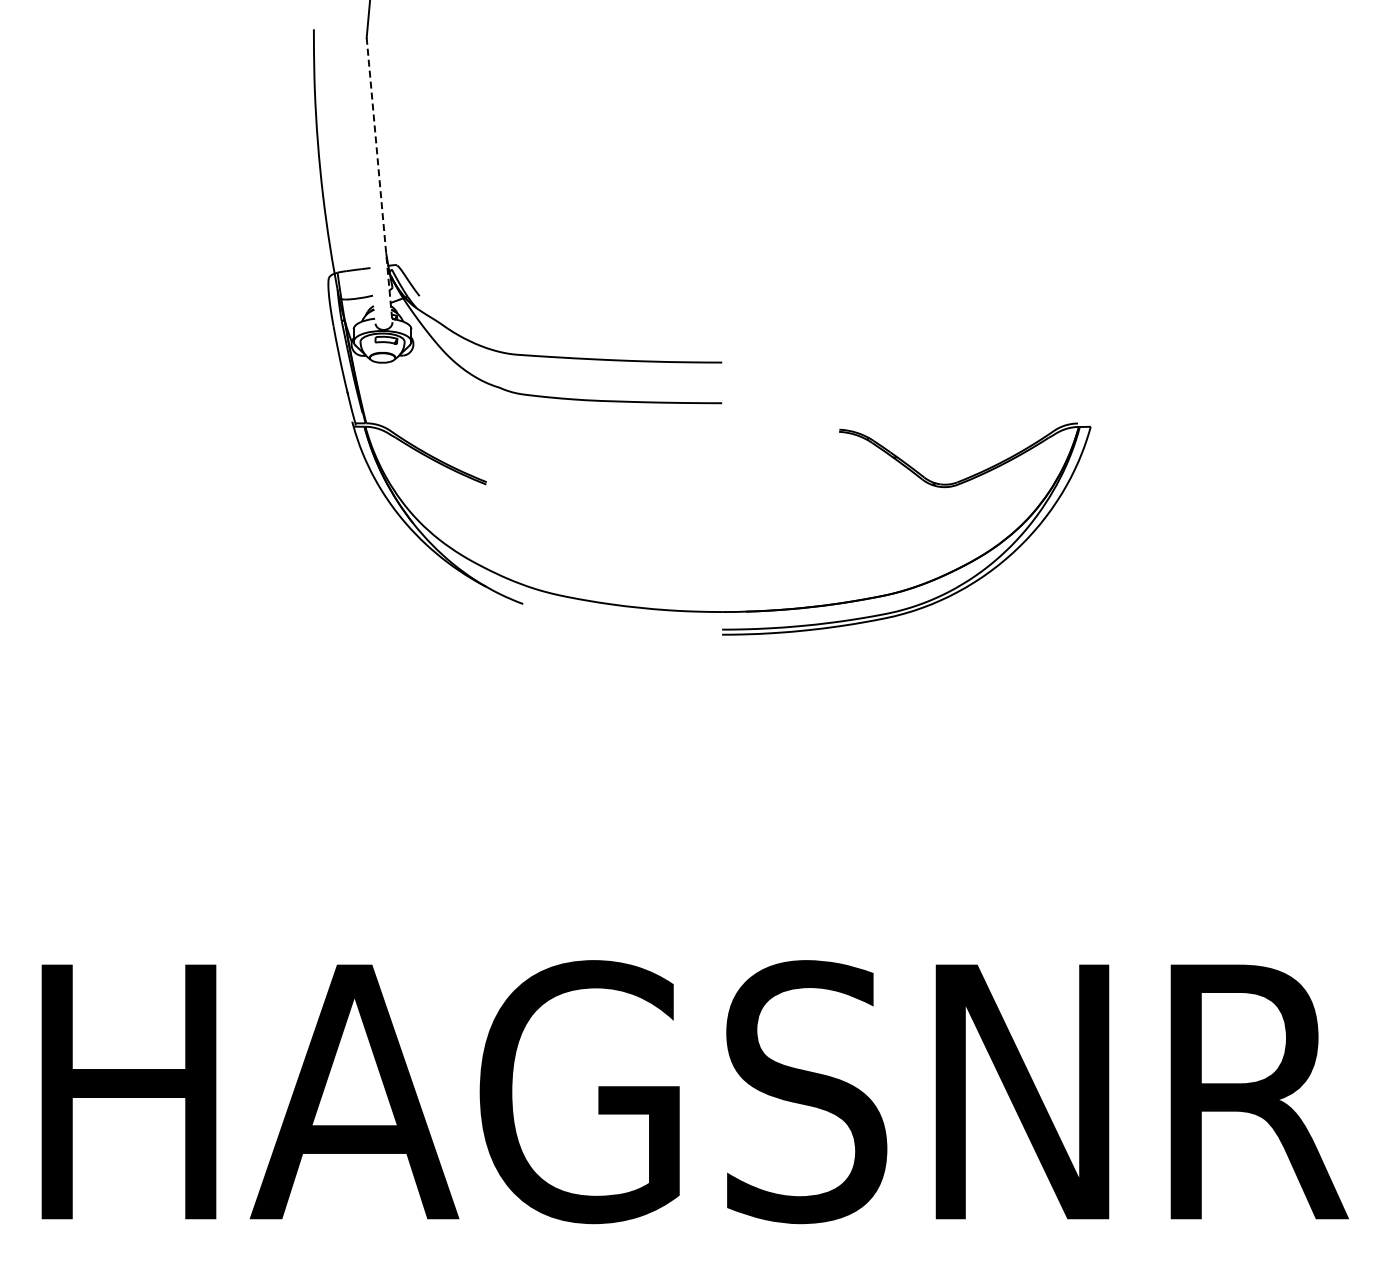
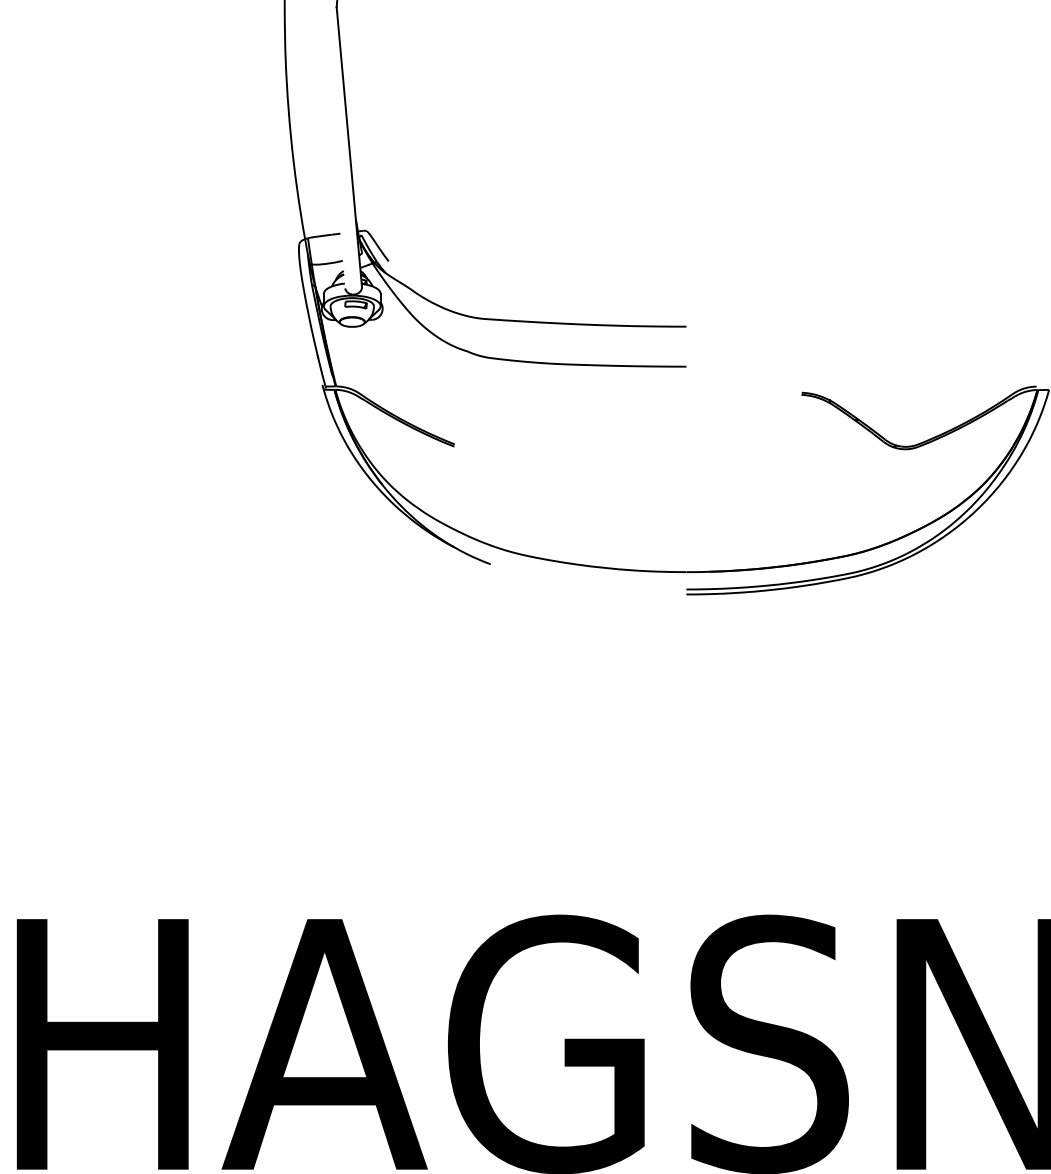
line: (379, 179) -> (349, 146), dashed -> solid

